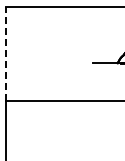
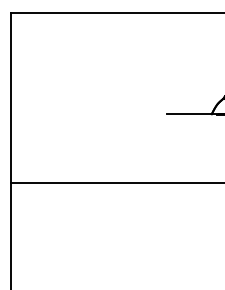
line: (6, 53) -> (11, 96), dashed -> solid

